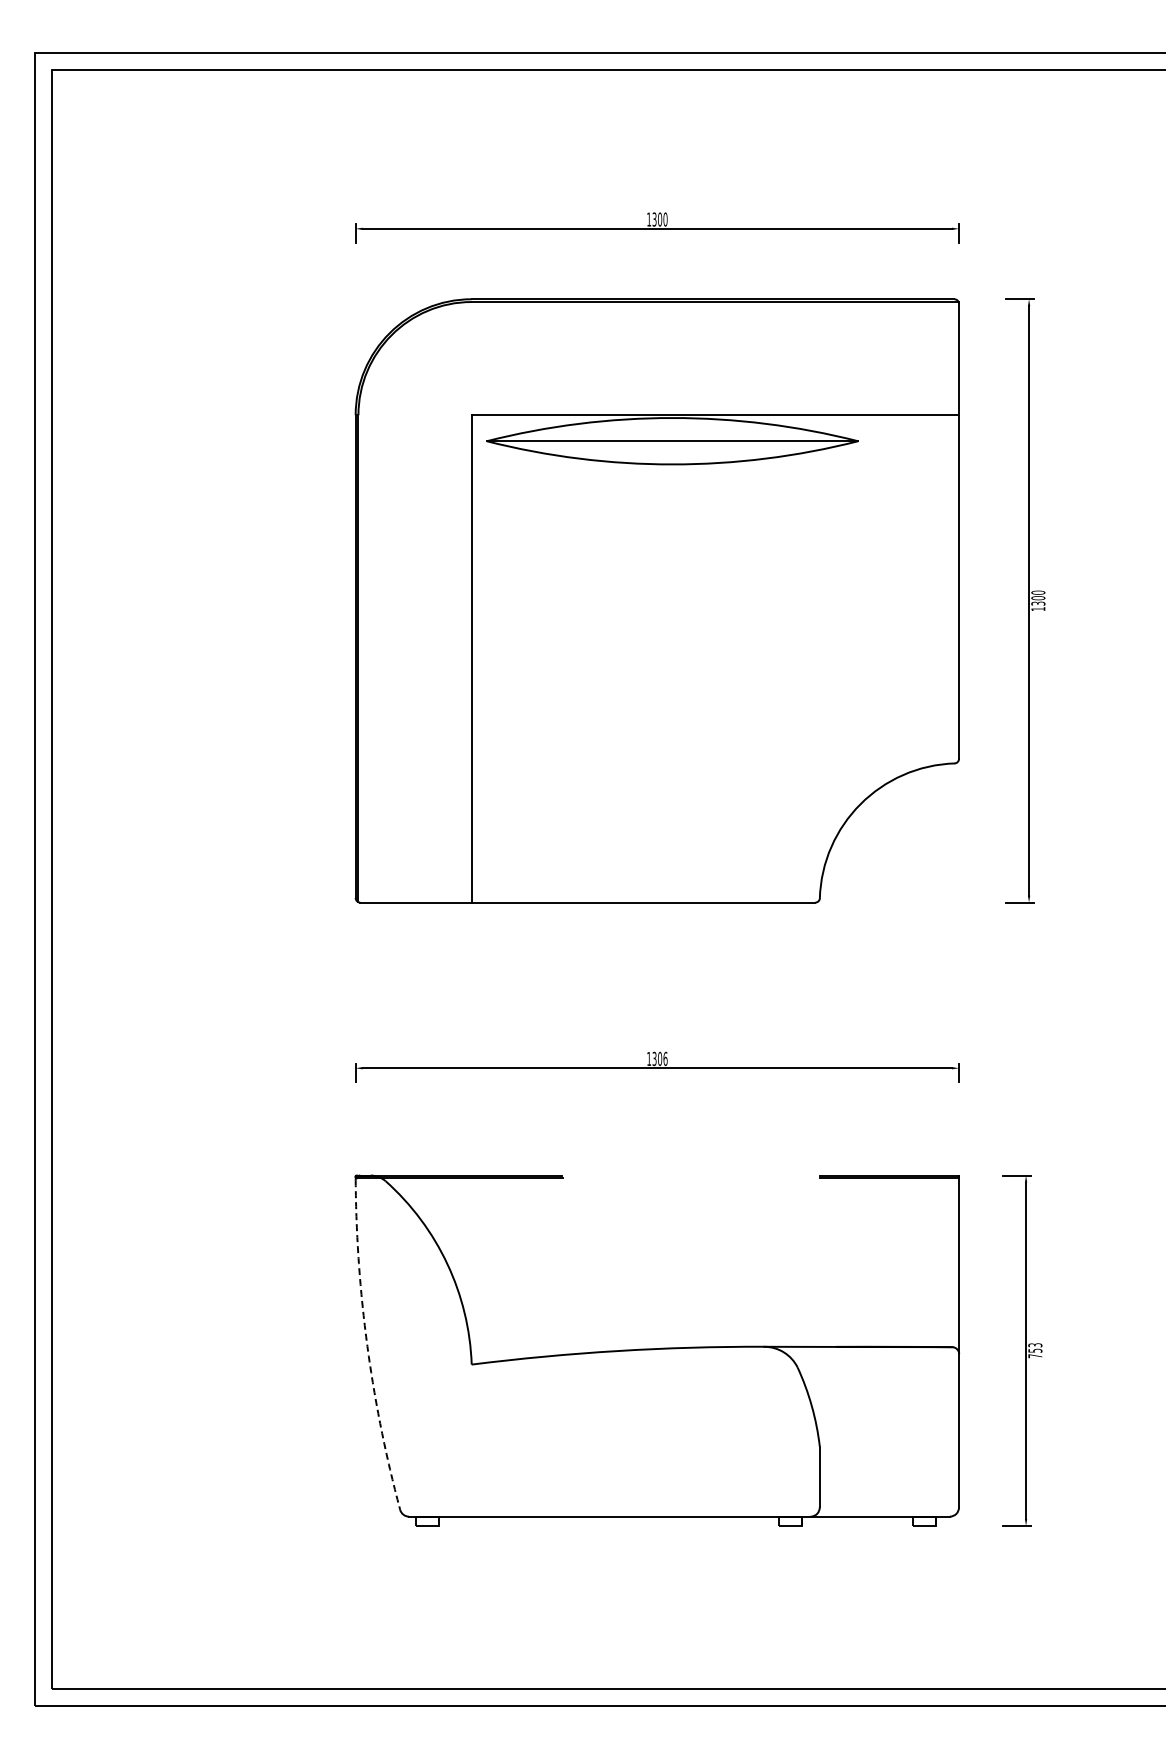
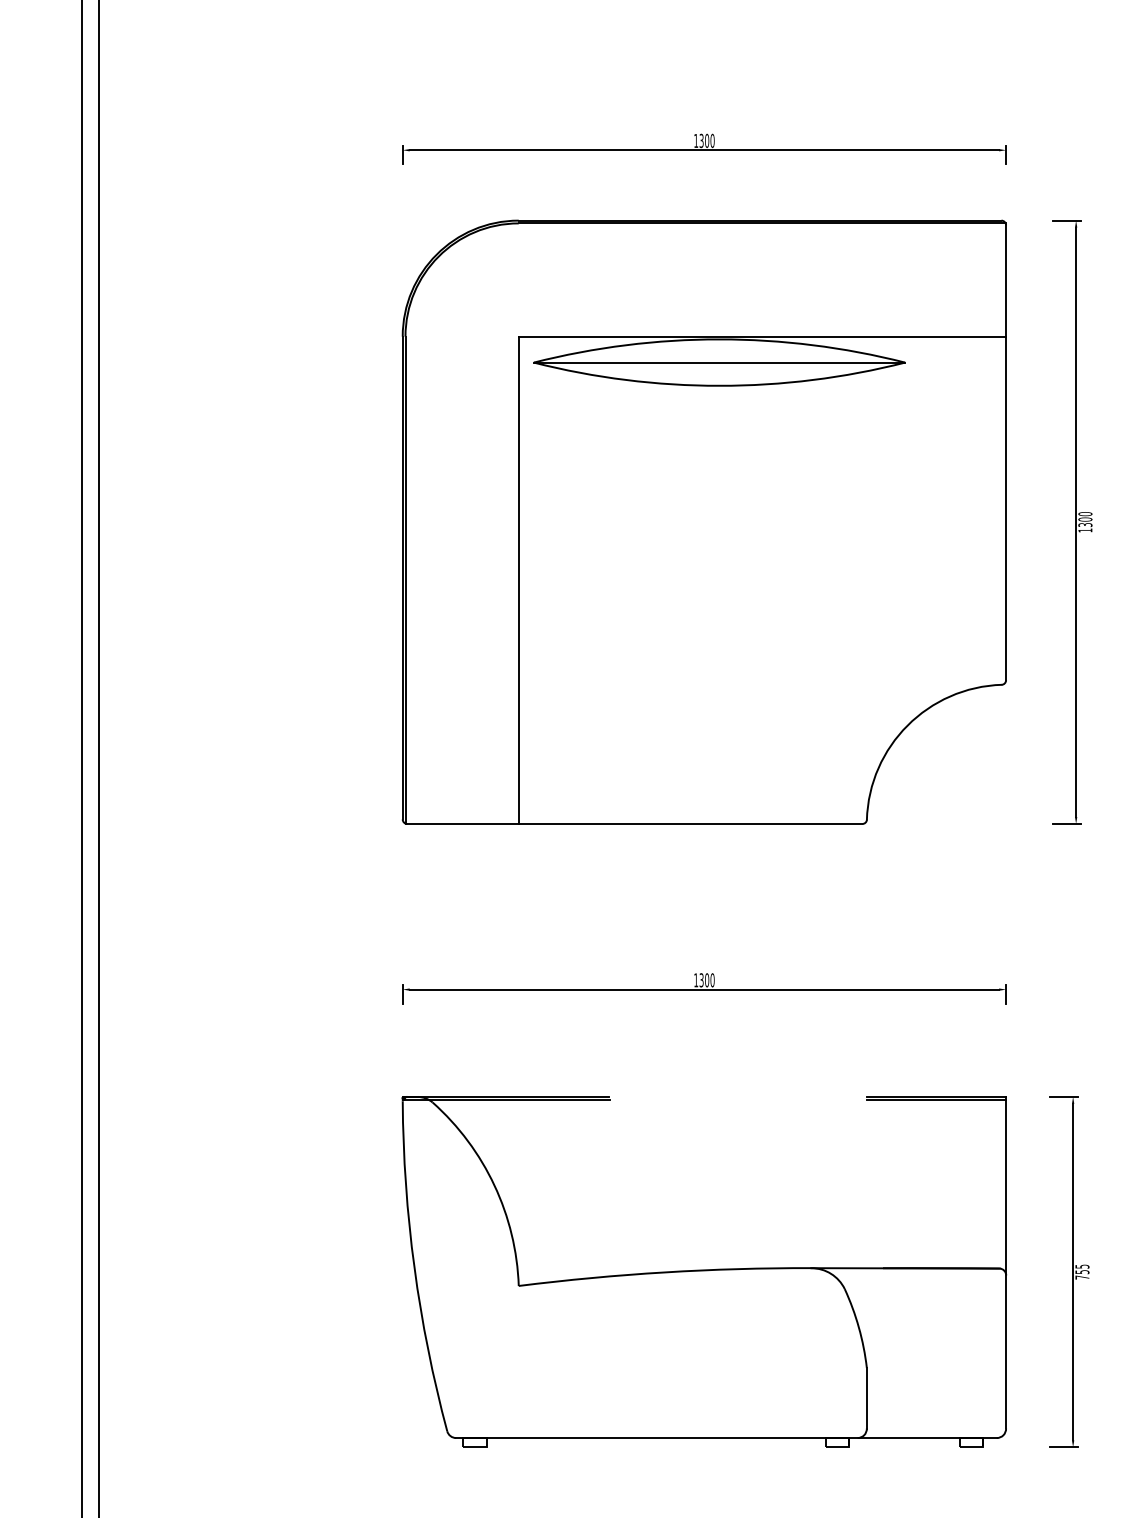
text: (665, 1058) -> (712, 979), 1306 -> 1300
text: (1034, 1344) -> (1081, 1265), 753 -> 755
arc: (367, 1346) -> (414, 1267), dashed -> solid

